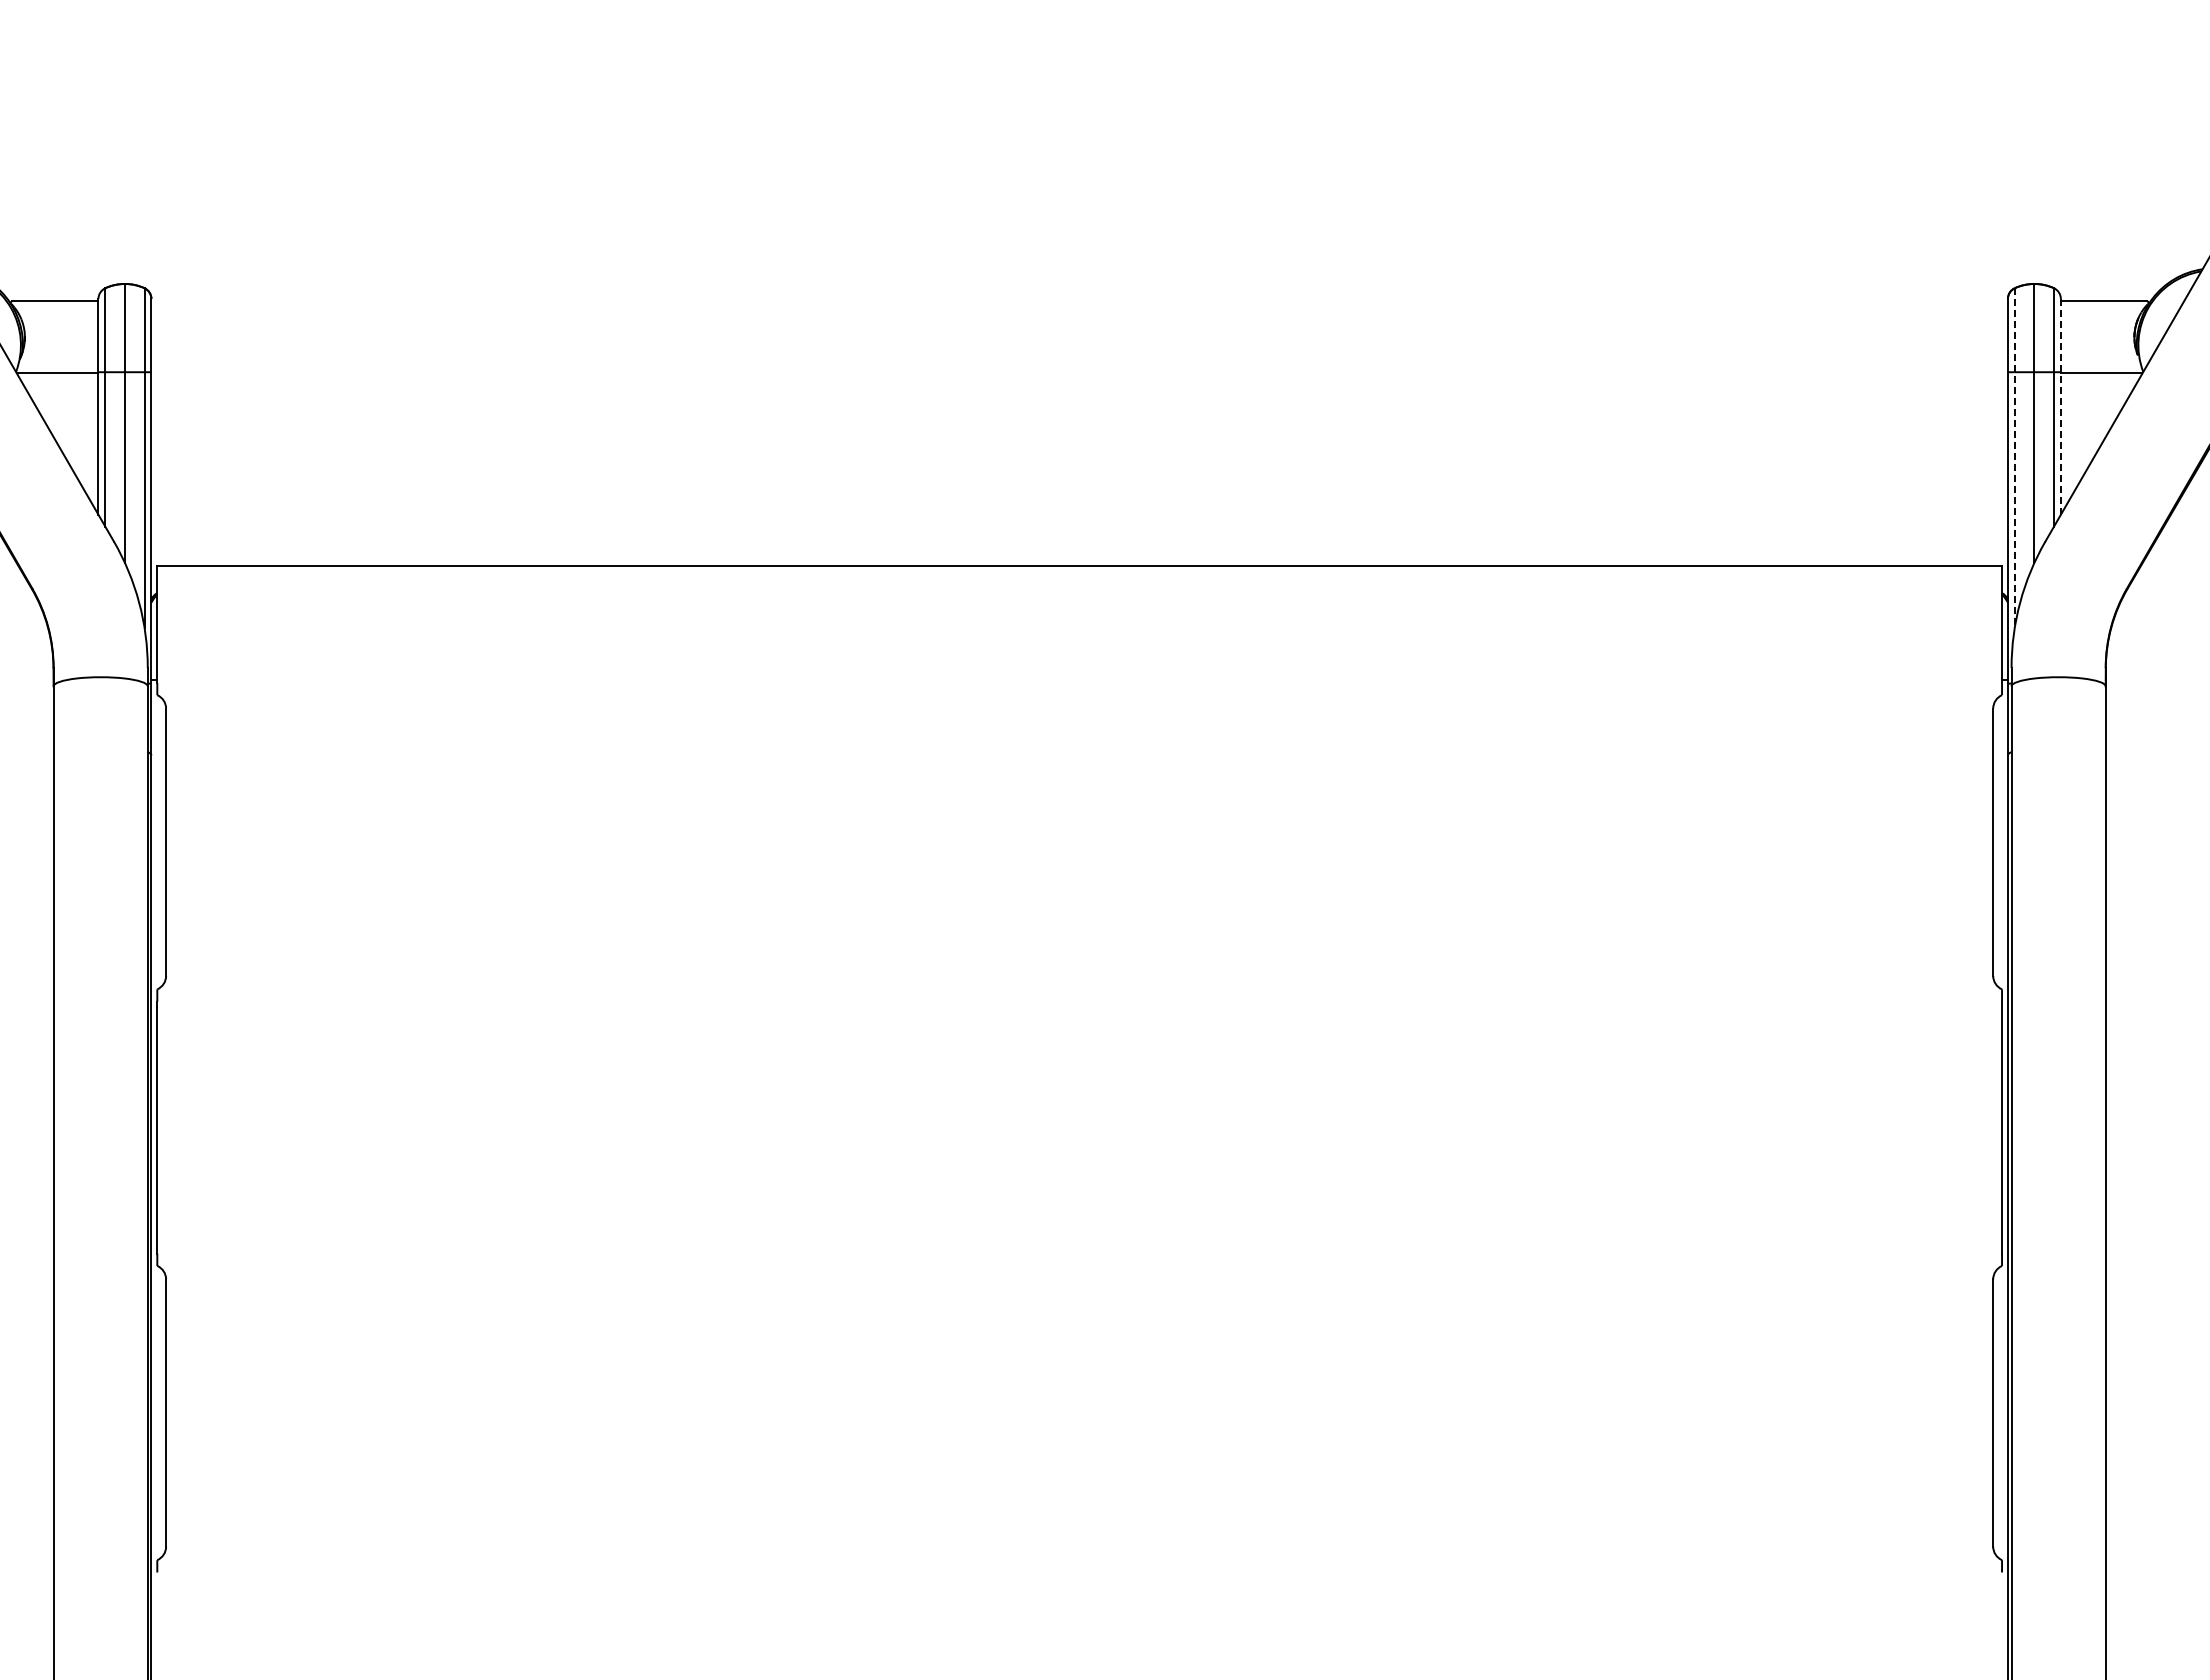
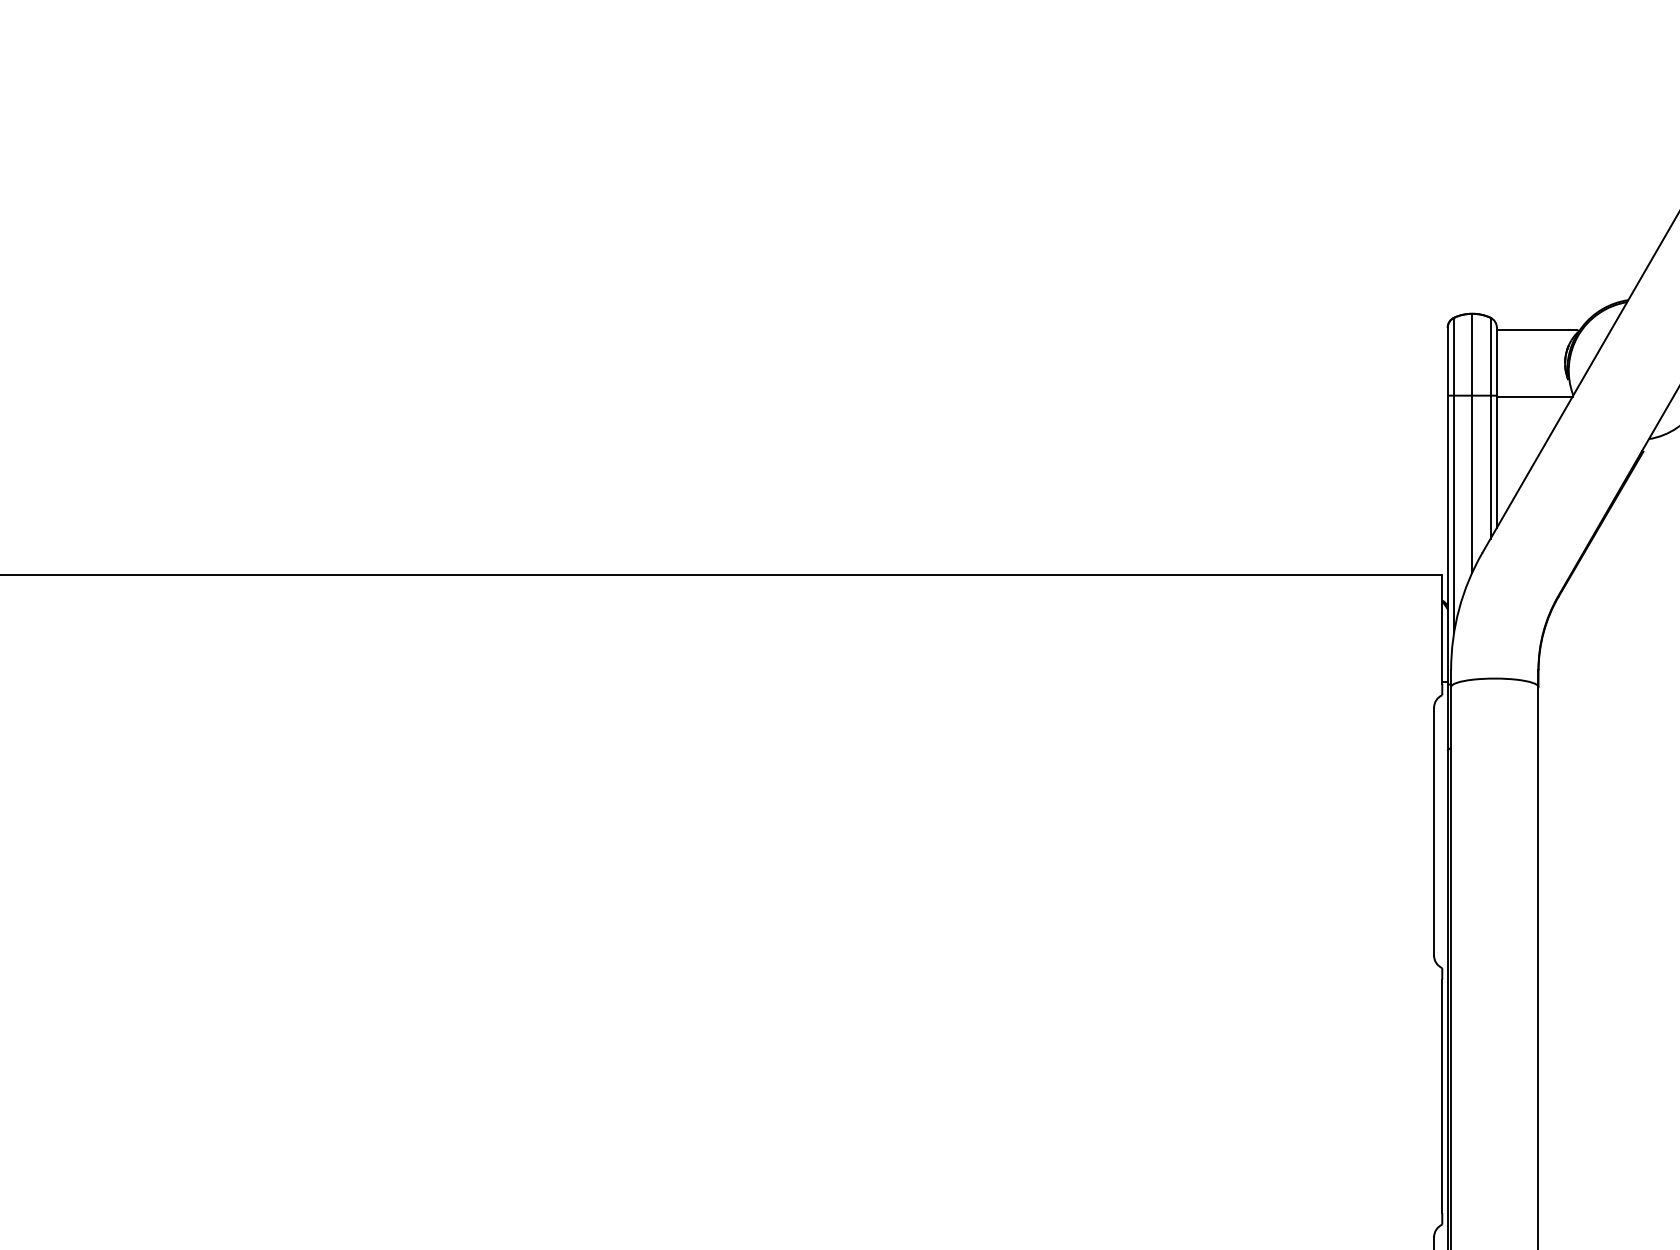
line: (2060, 406) -> (1496, 427), dashed -> solid
line: (2014, 458) -> (1453, 475), dashed -> solid

